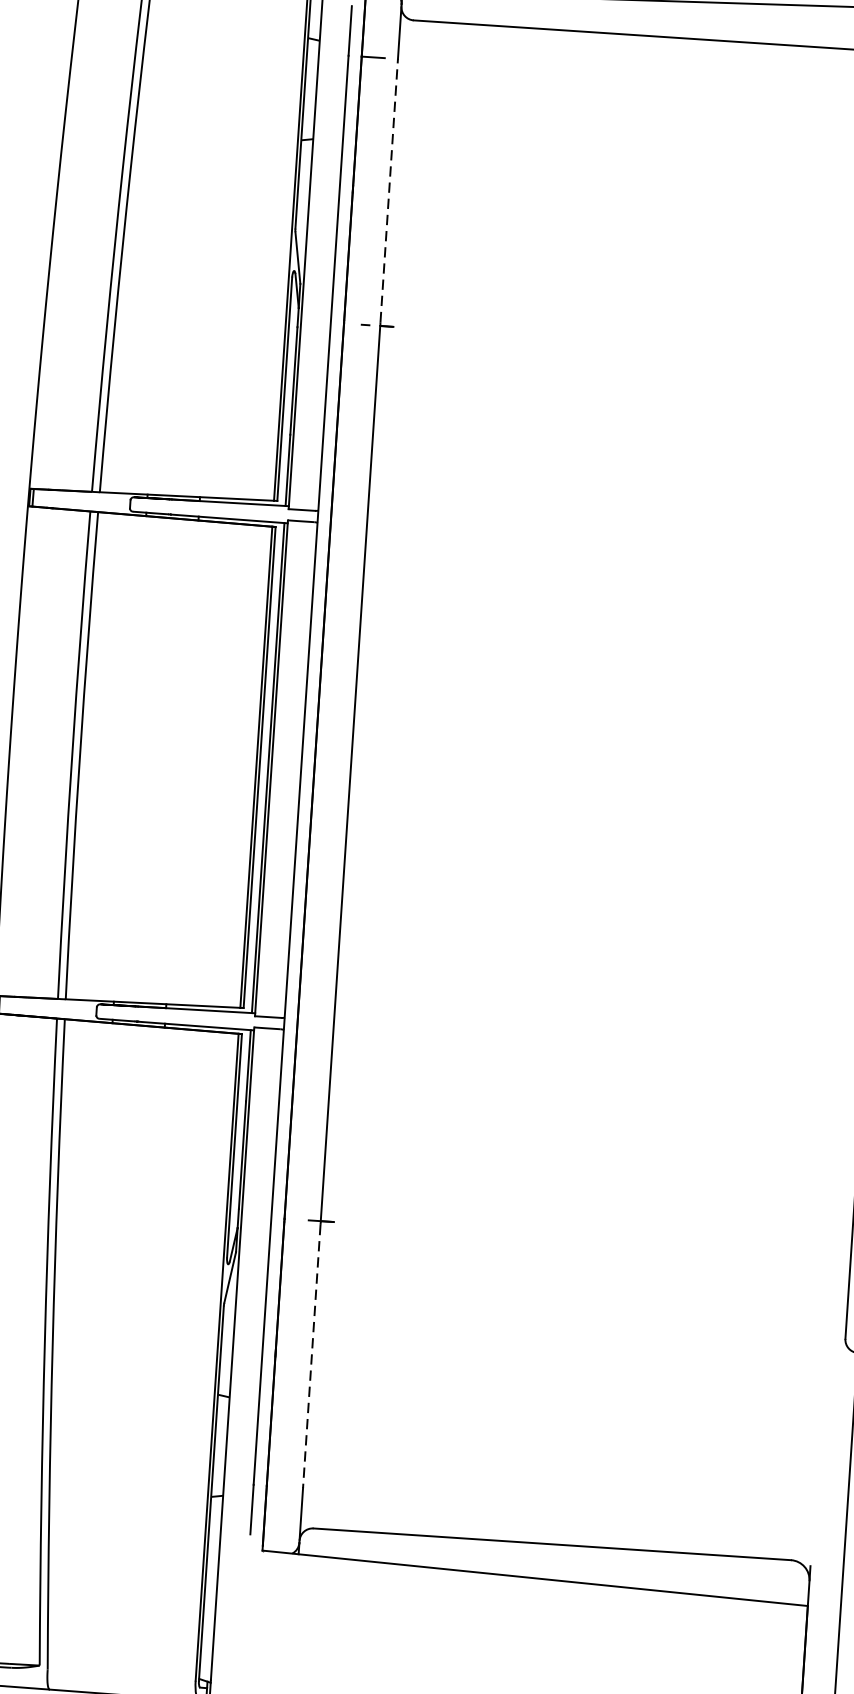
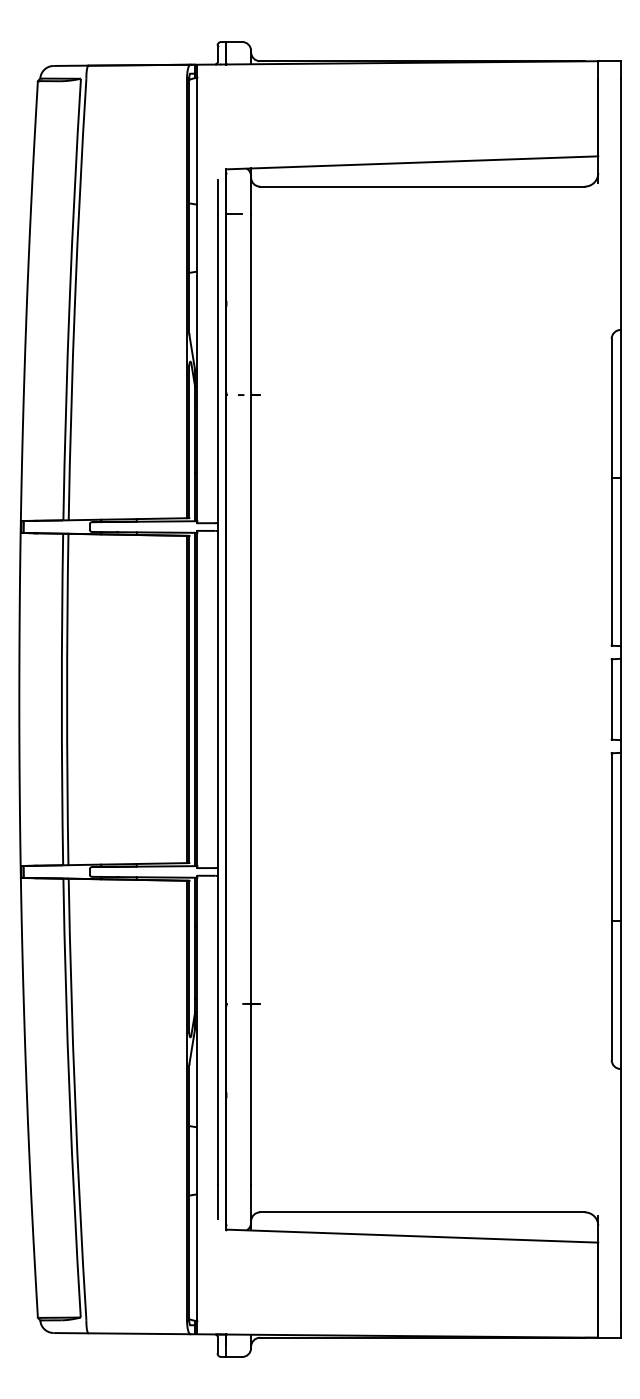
line: (389, 189) -> (251, 302), dashed -> solid
line: (312, 1357) -> (251, 1096), dashed -> solid

